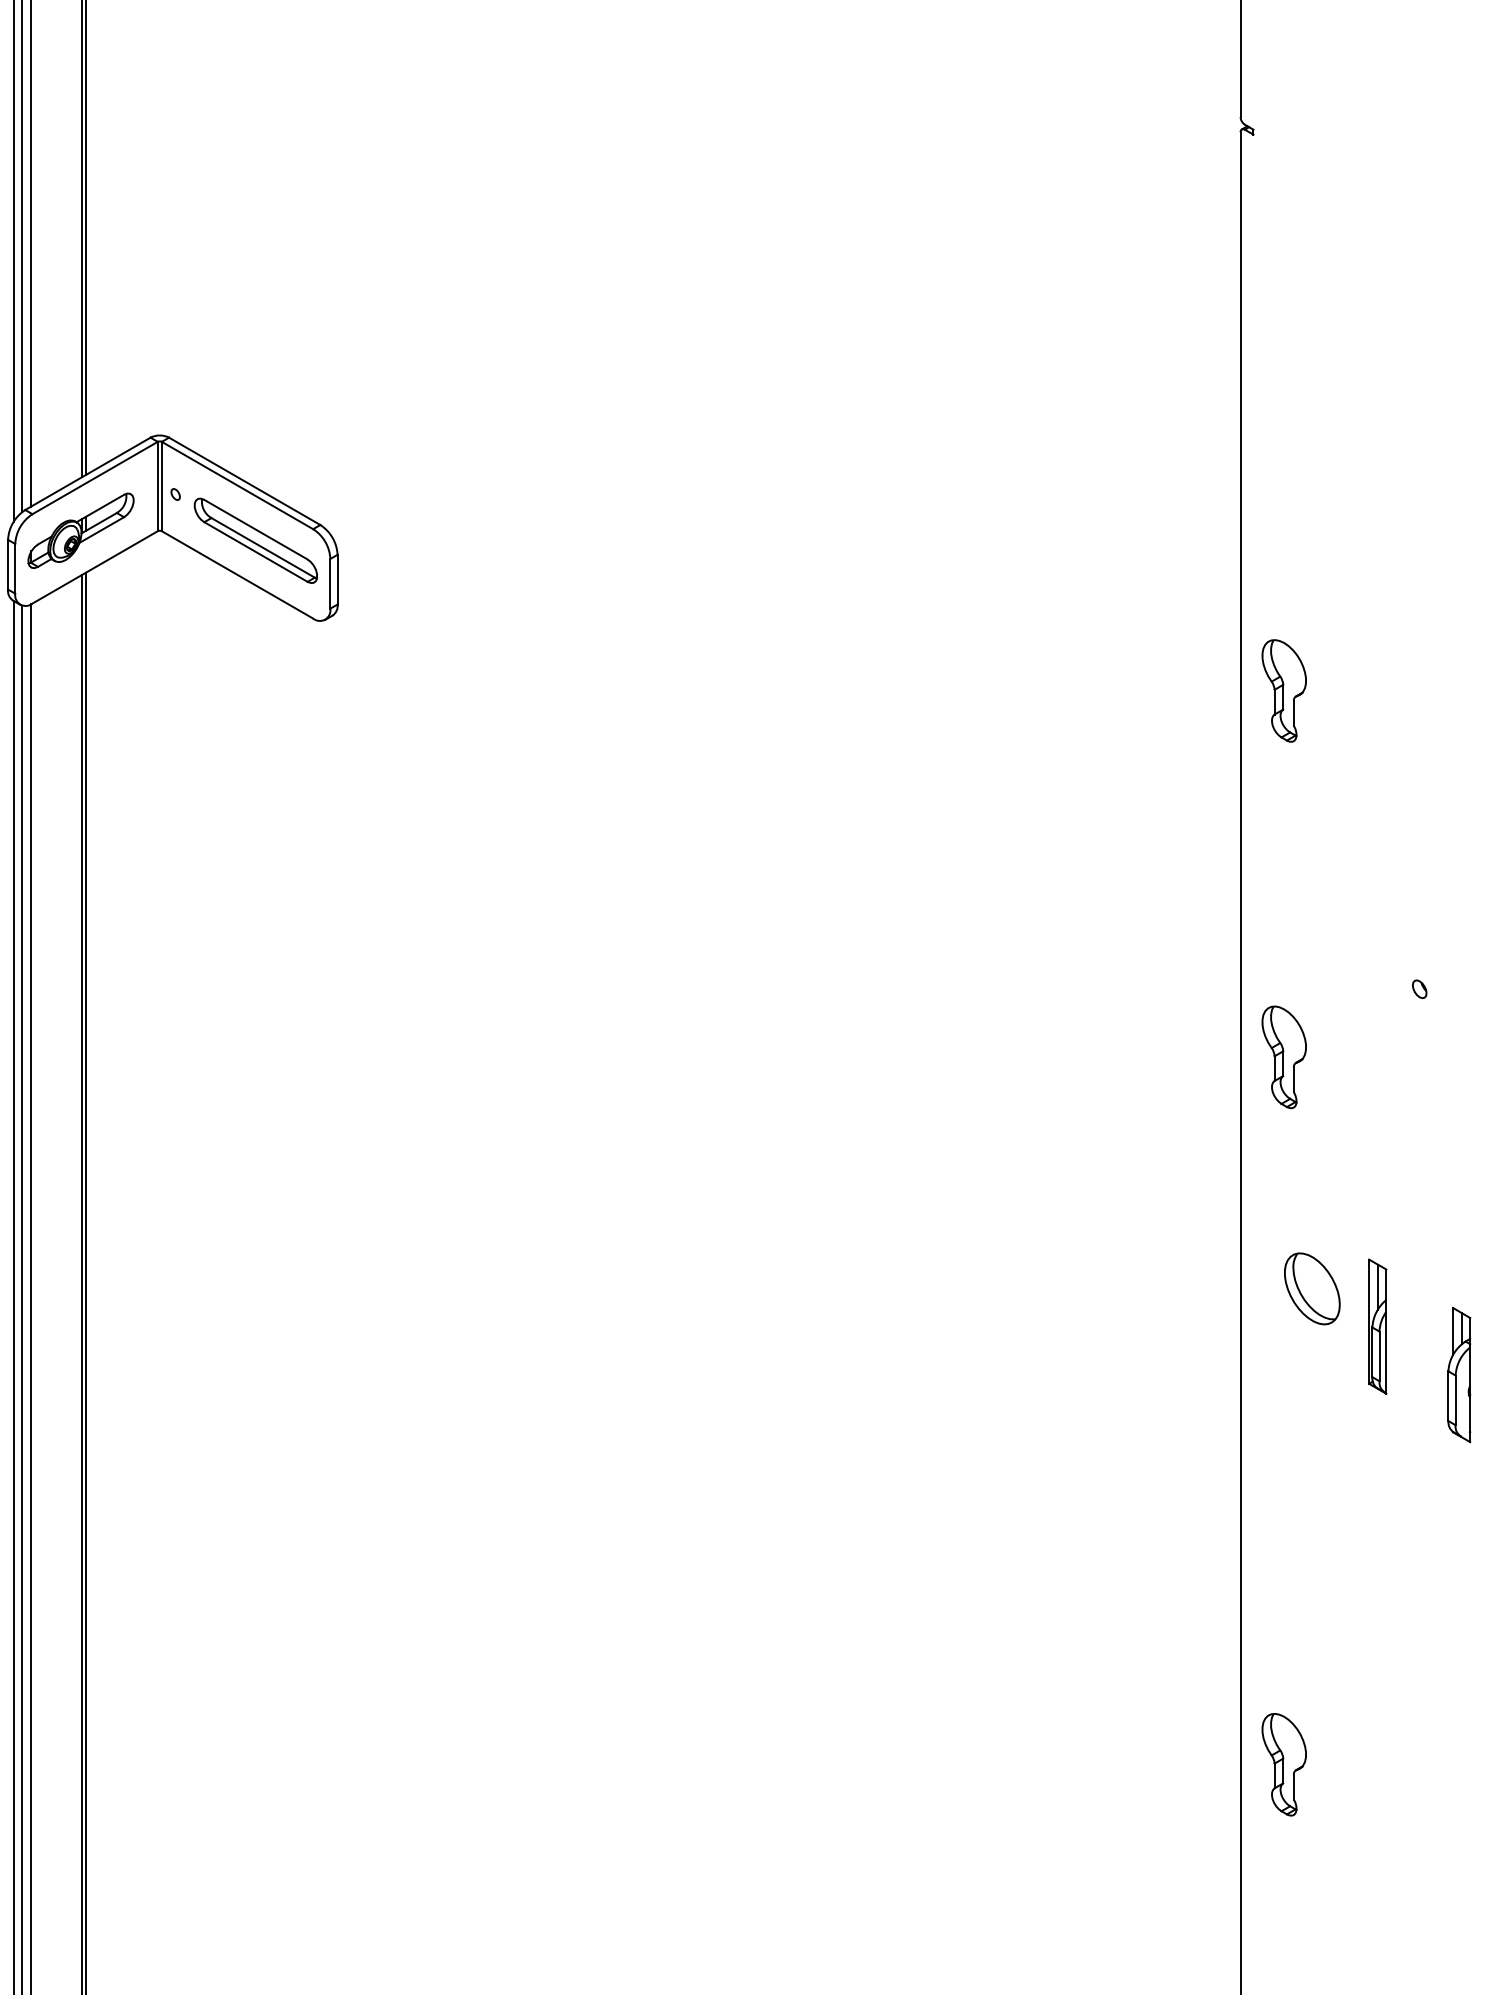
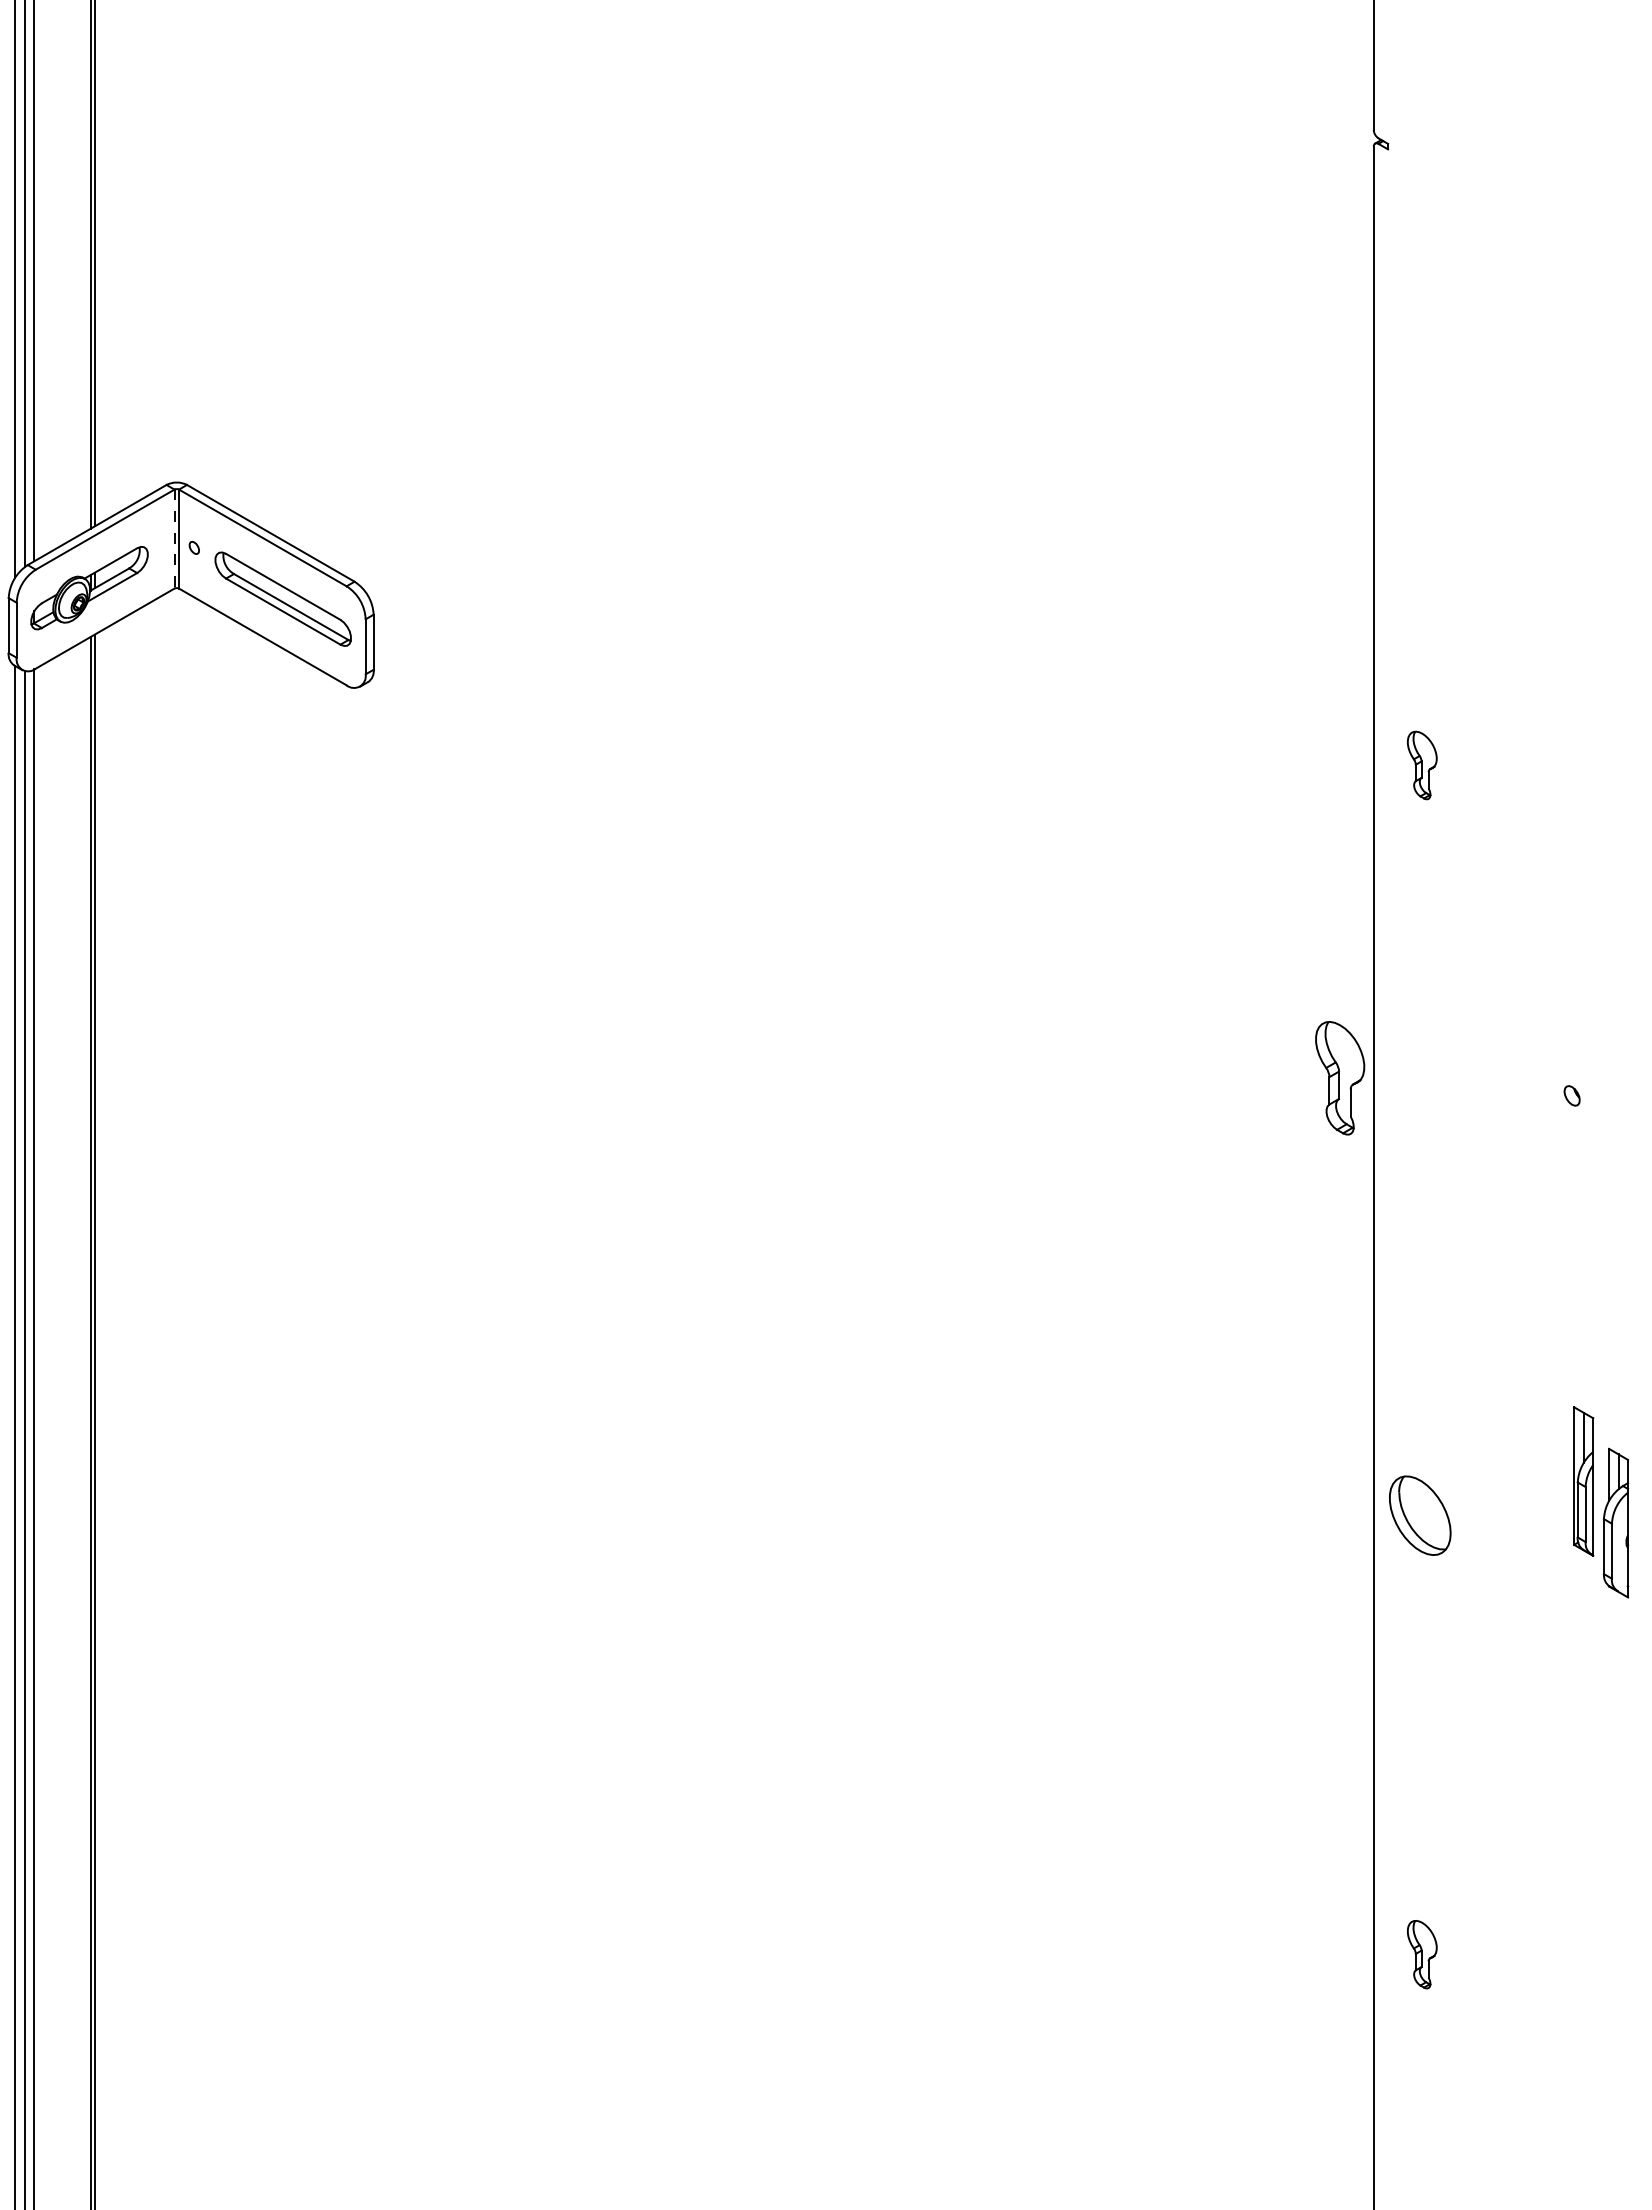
line: (157, 486) -> (174, 539), solid -> dashed
part: (1284, 690) -> (1422, 765), size x0.6
part: (1284, 1057) -> (1340, 1078), moved
part: (1312, 1288) -> (1420, 1515), moved
part: (1377, 1326) -> (1583, 1481), moved
part: (1284, 1764) -> (1422, 1954), size x0.6

